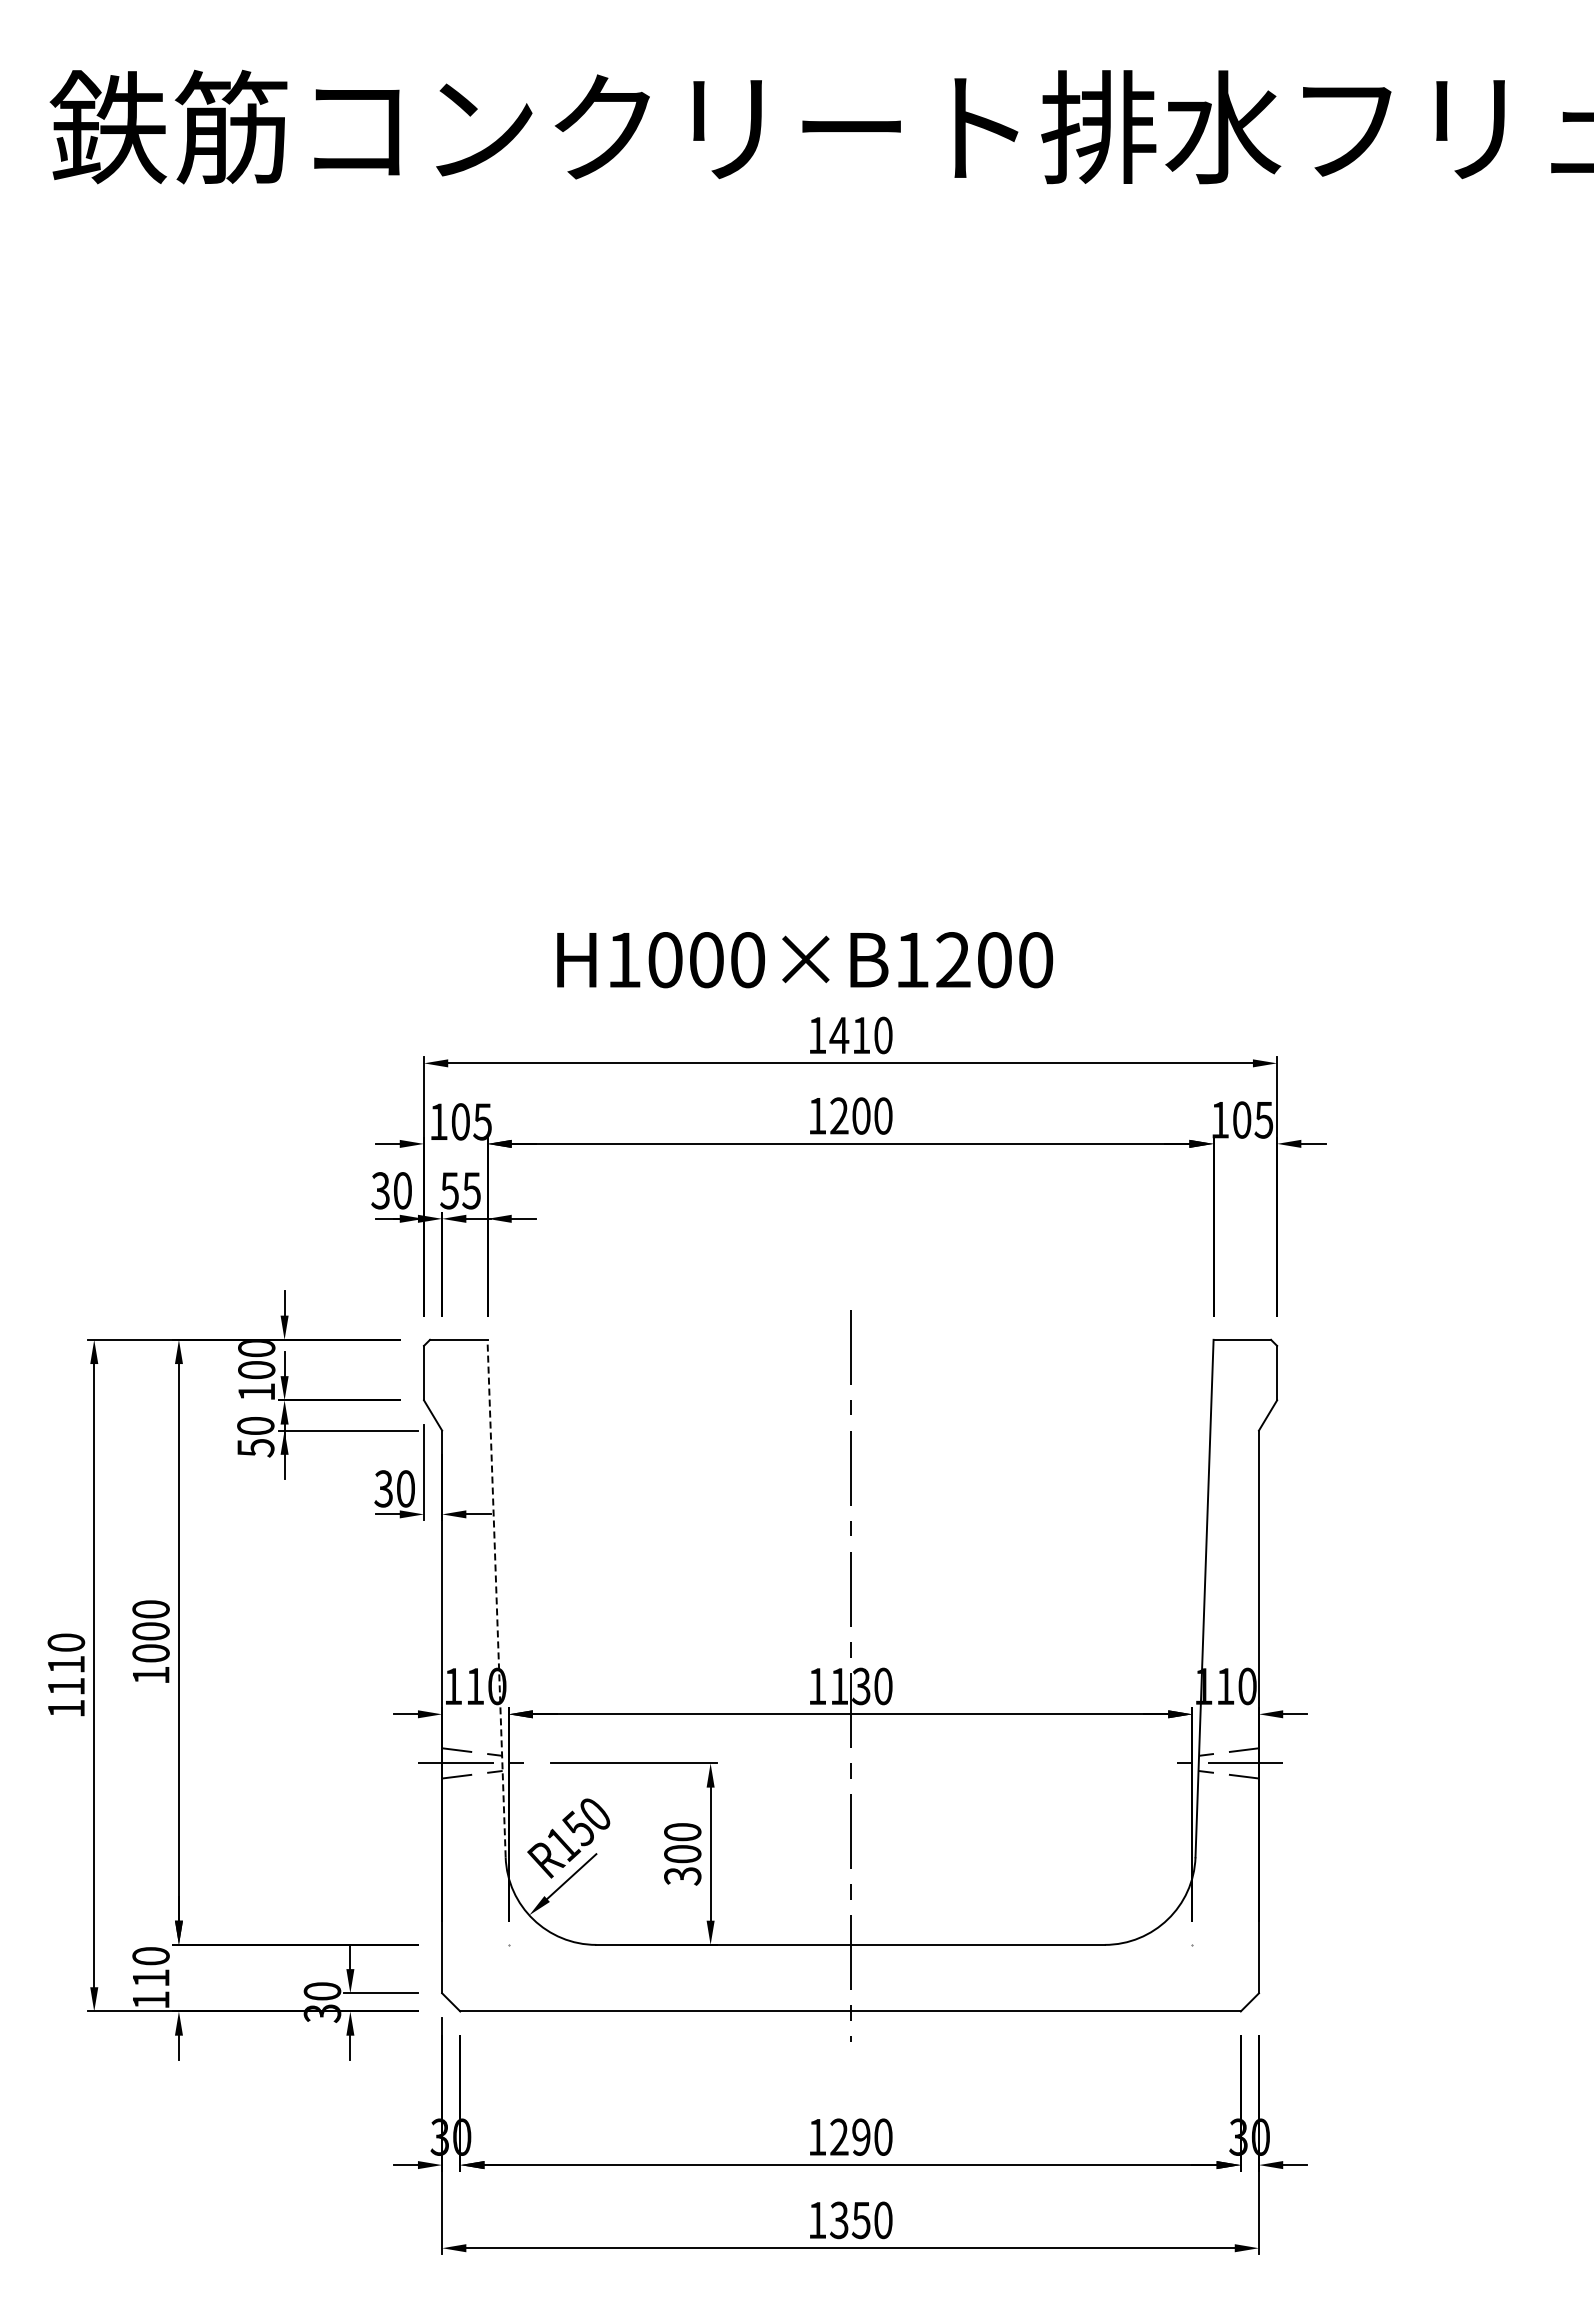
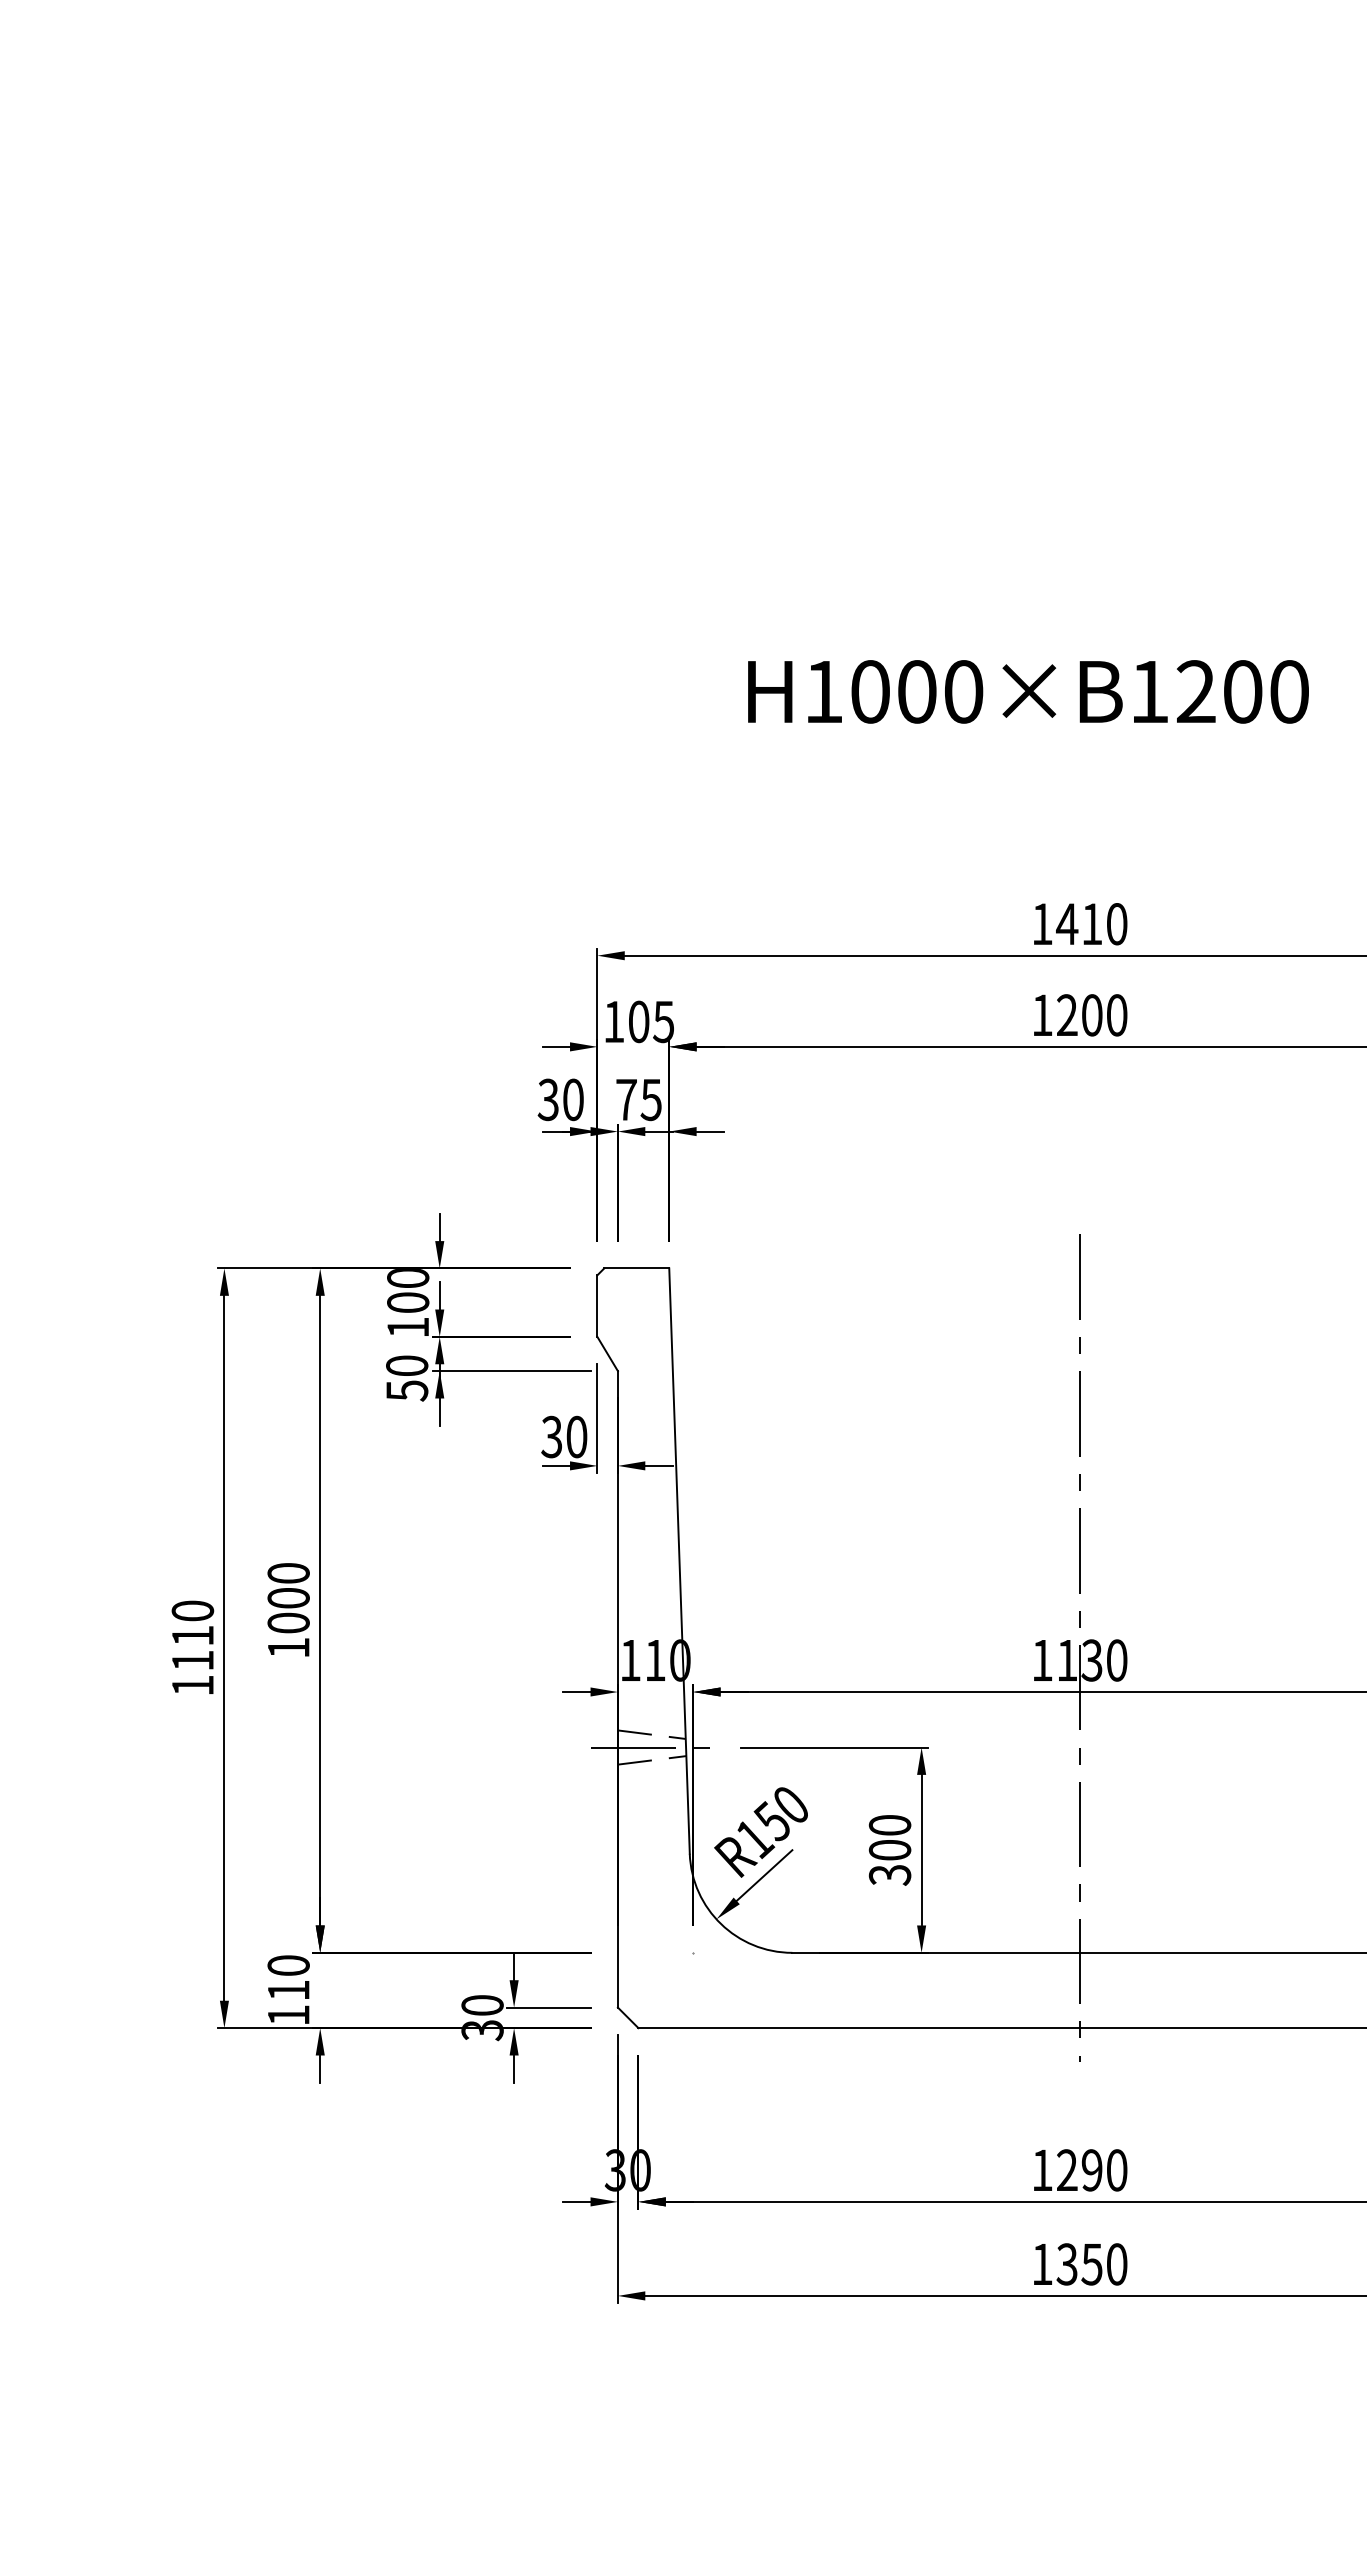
text: (805, 960) -> (1028, 692), moved
text: (449, 1190) -> (626, 1099), 55 -> 75
line: (496, 1598) -> (679, 1561), dashed -> solid

